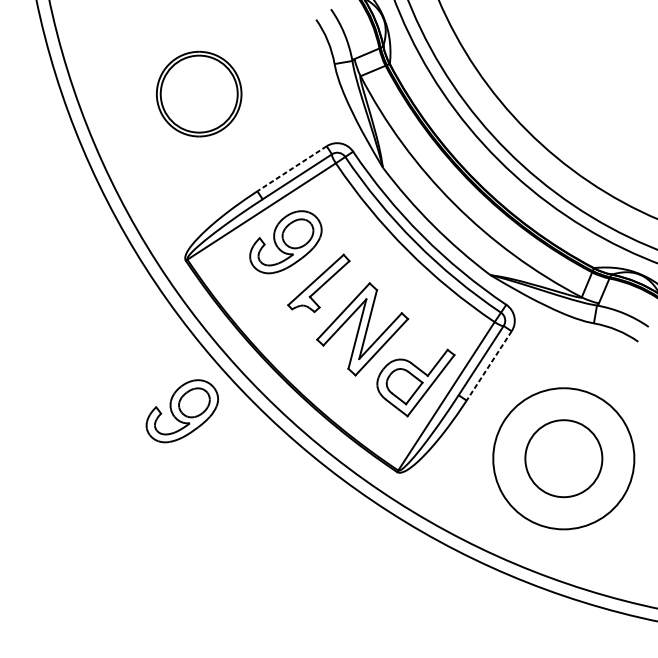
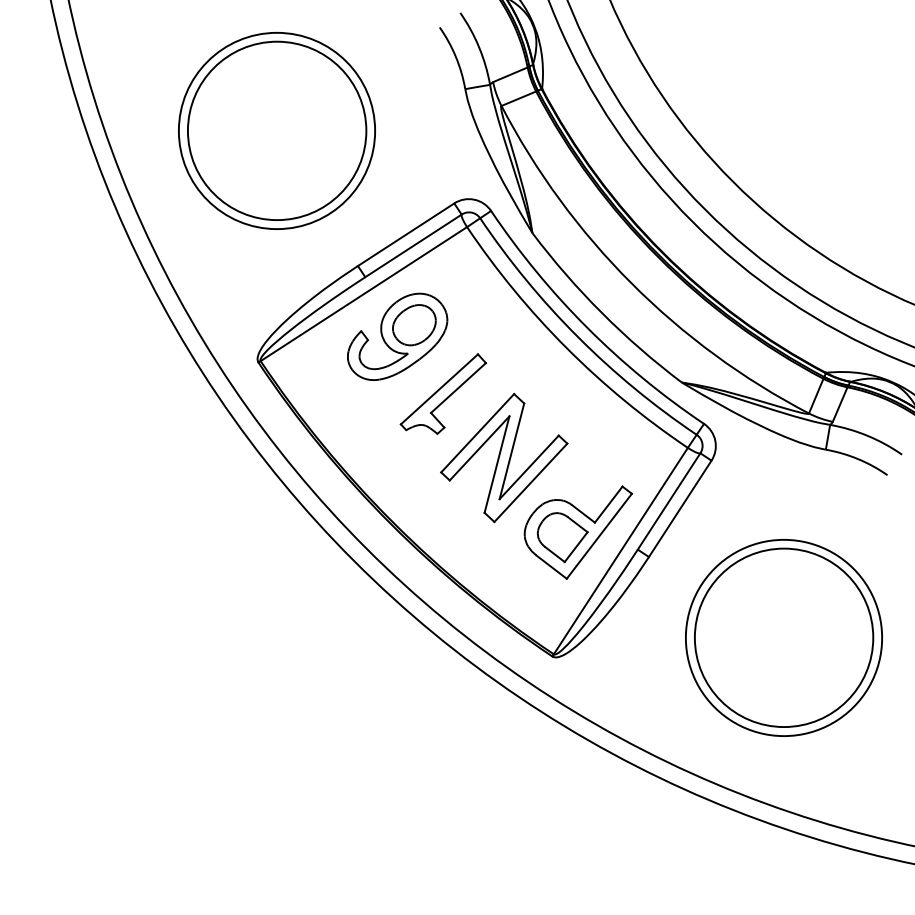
part: (198, 93) -> (276, 130), size x1.67
line: (291, 169) -> (405, 235), dashed -> solid
line: (488, 366) -> (679, 509), dashed -> solid
part: (182, 410) -> (253, 571), removed
circle: (563, 458) -> (783, 637), size x1.67

